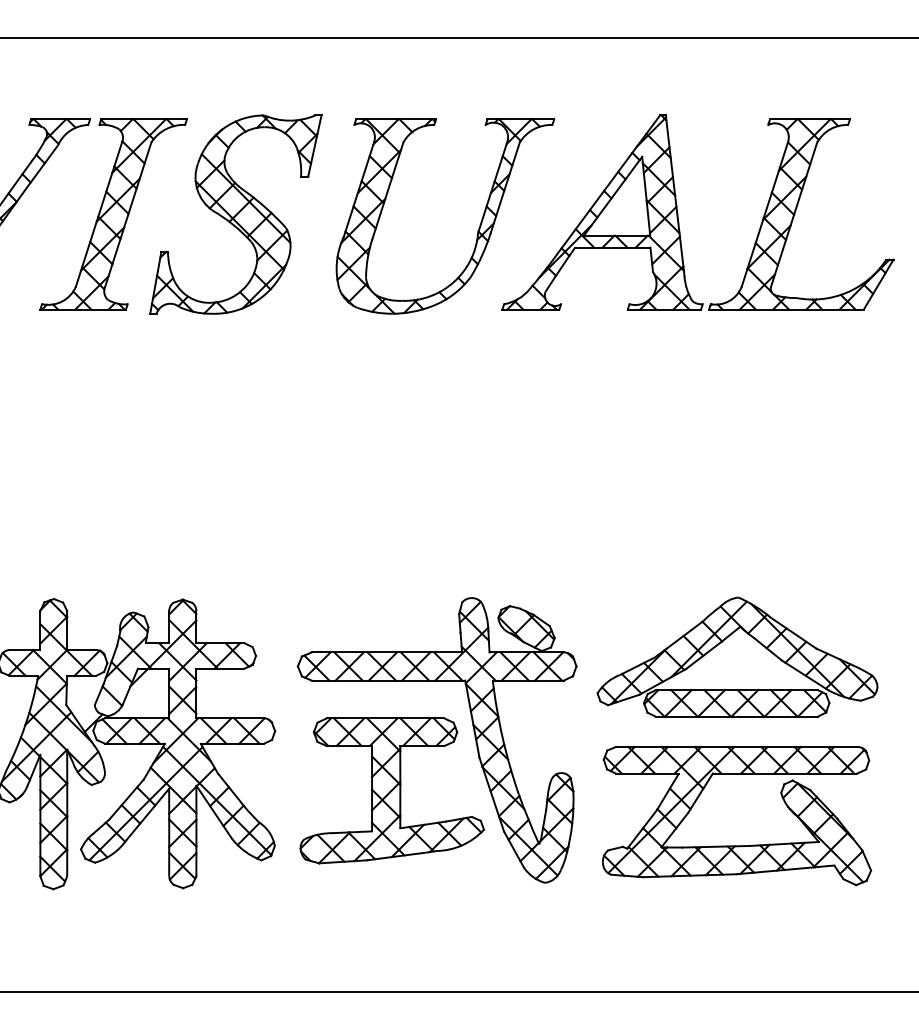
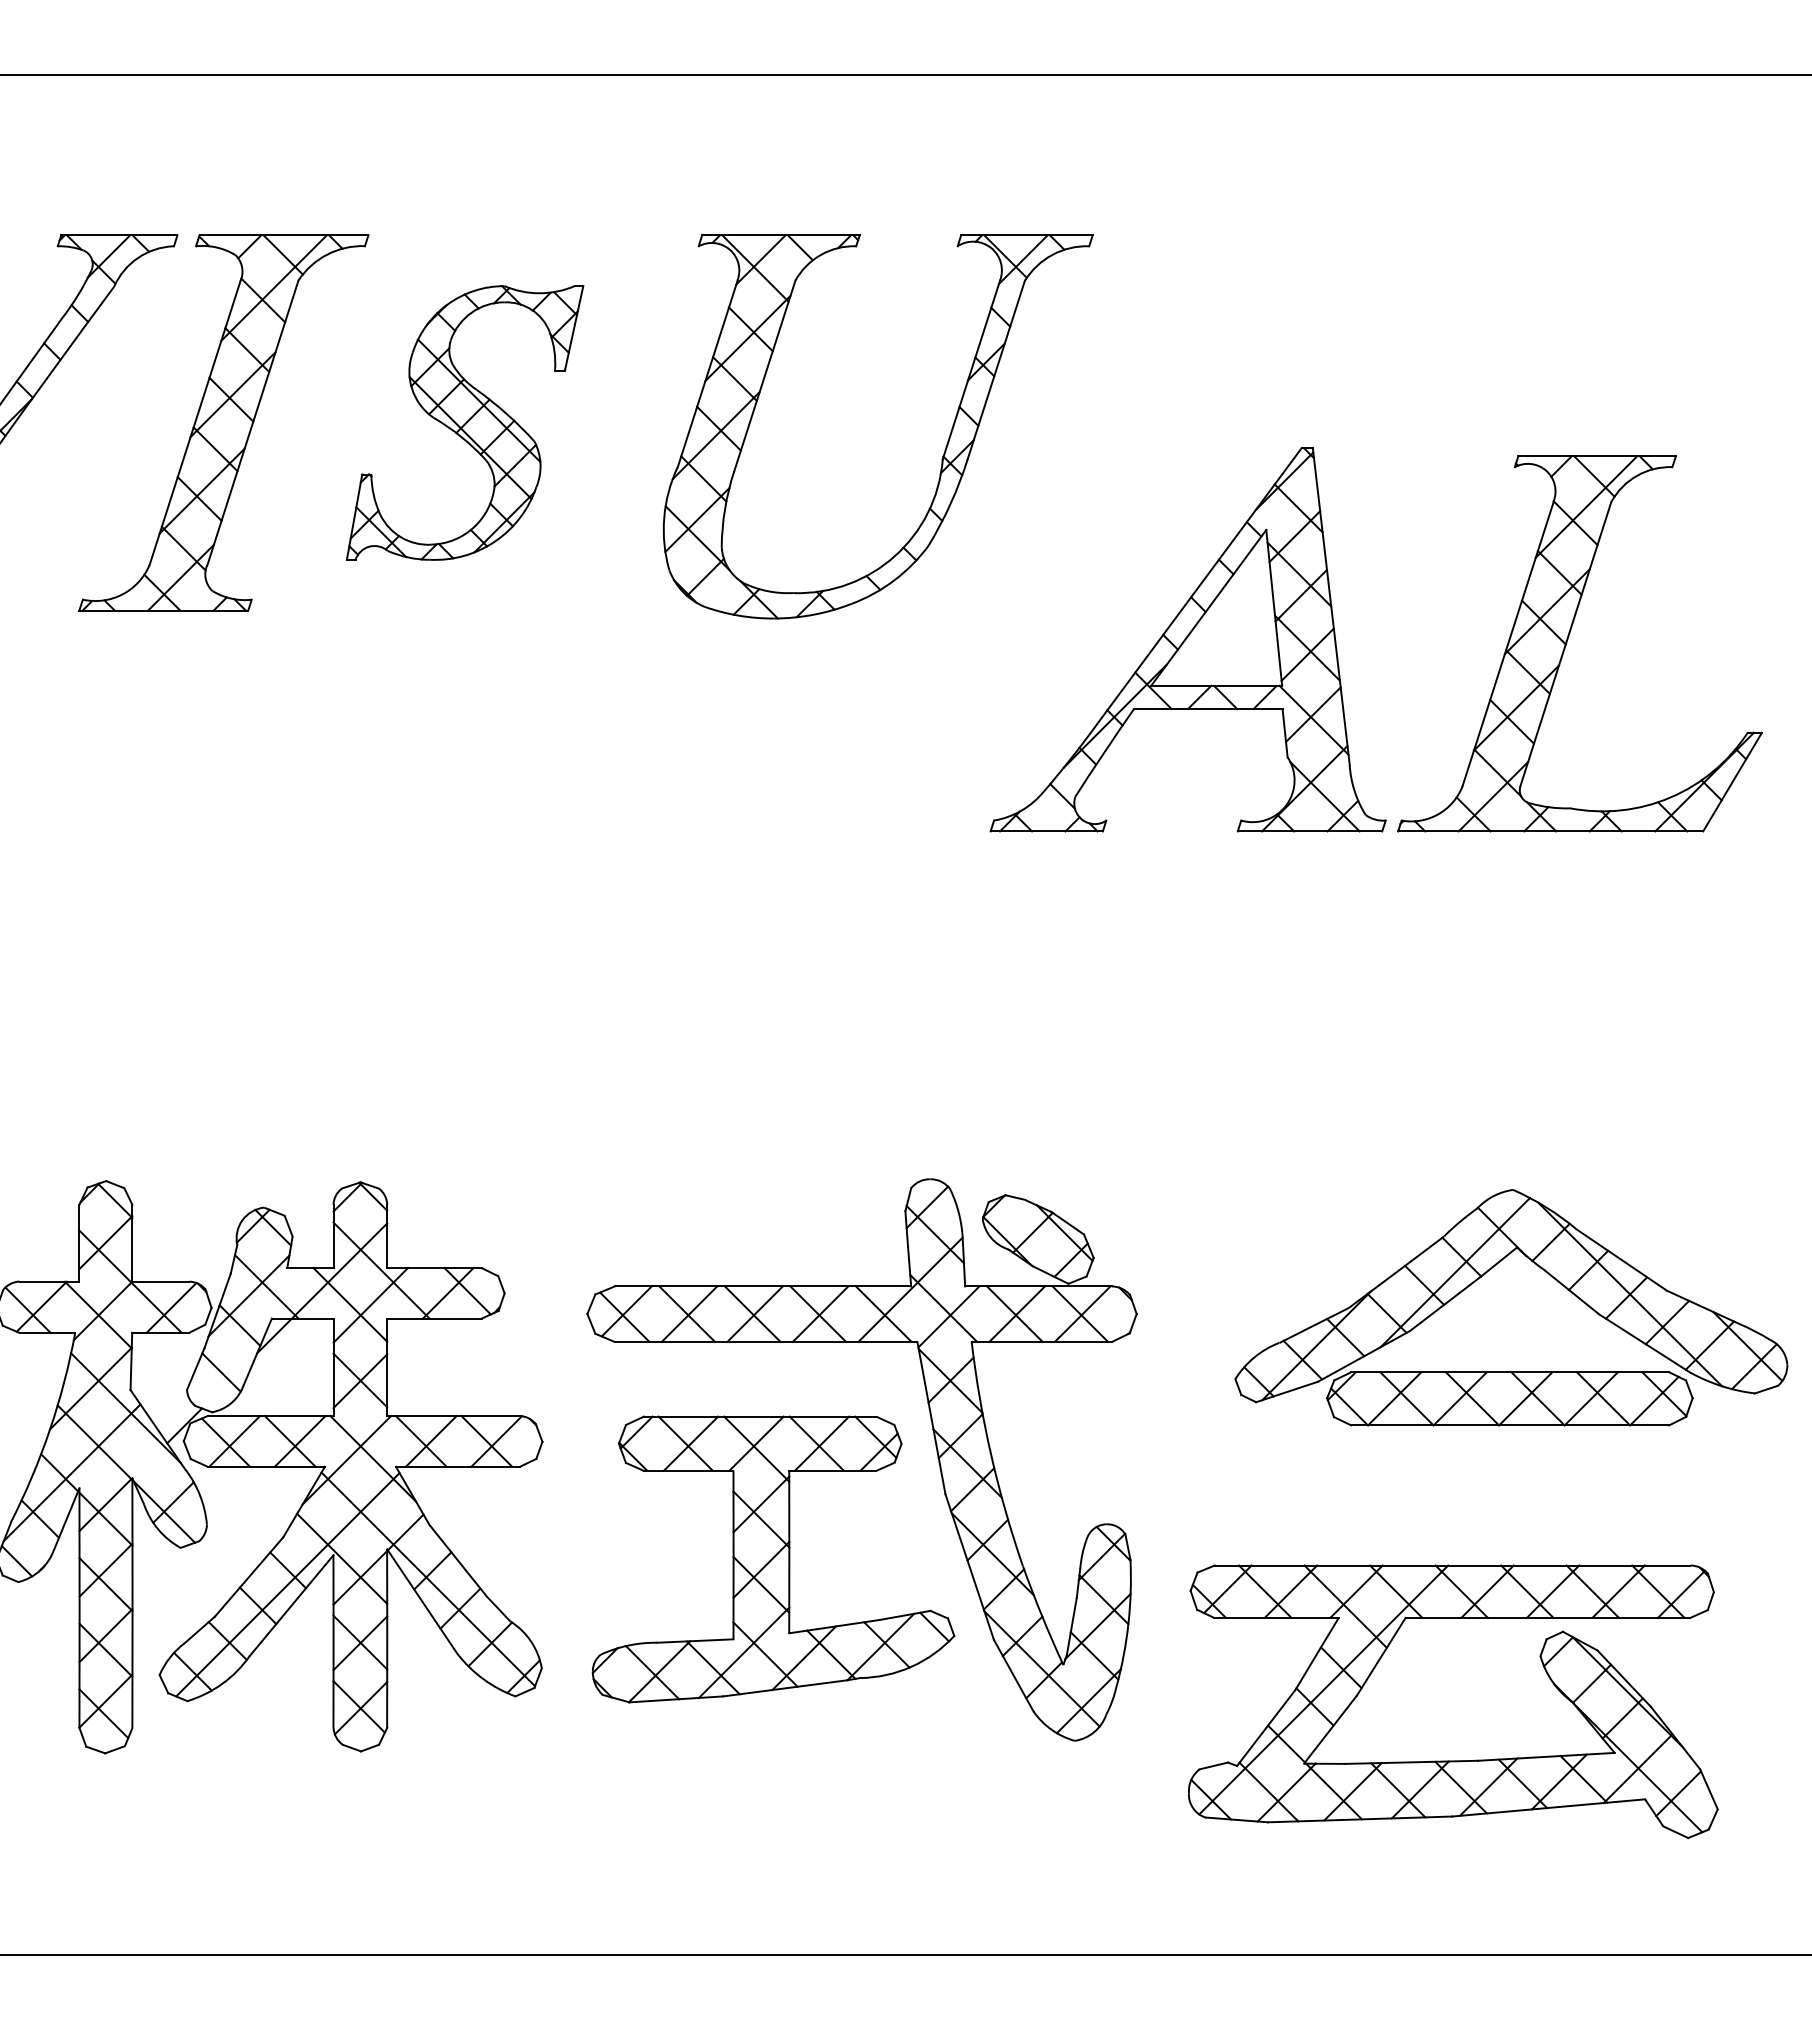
part: (678, 213) -> (1337, 641), moved
part: (235, 214) -> (464, 422), size x0.7
part: (726, 639) -> (1489, 1272), moved
part: (737, 845) -> (1454, 1759), moved

